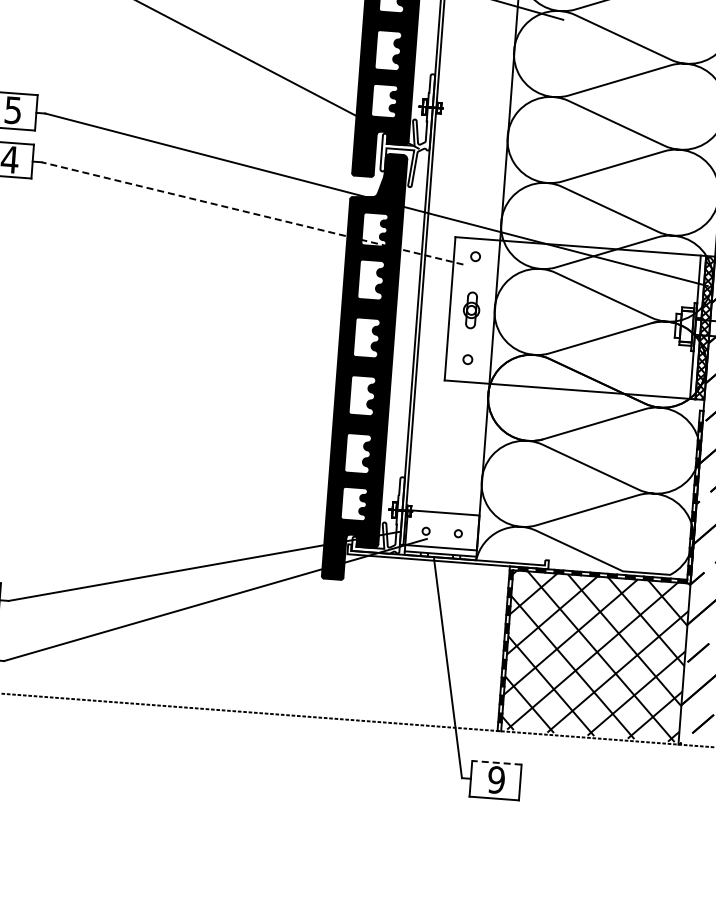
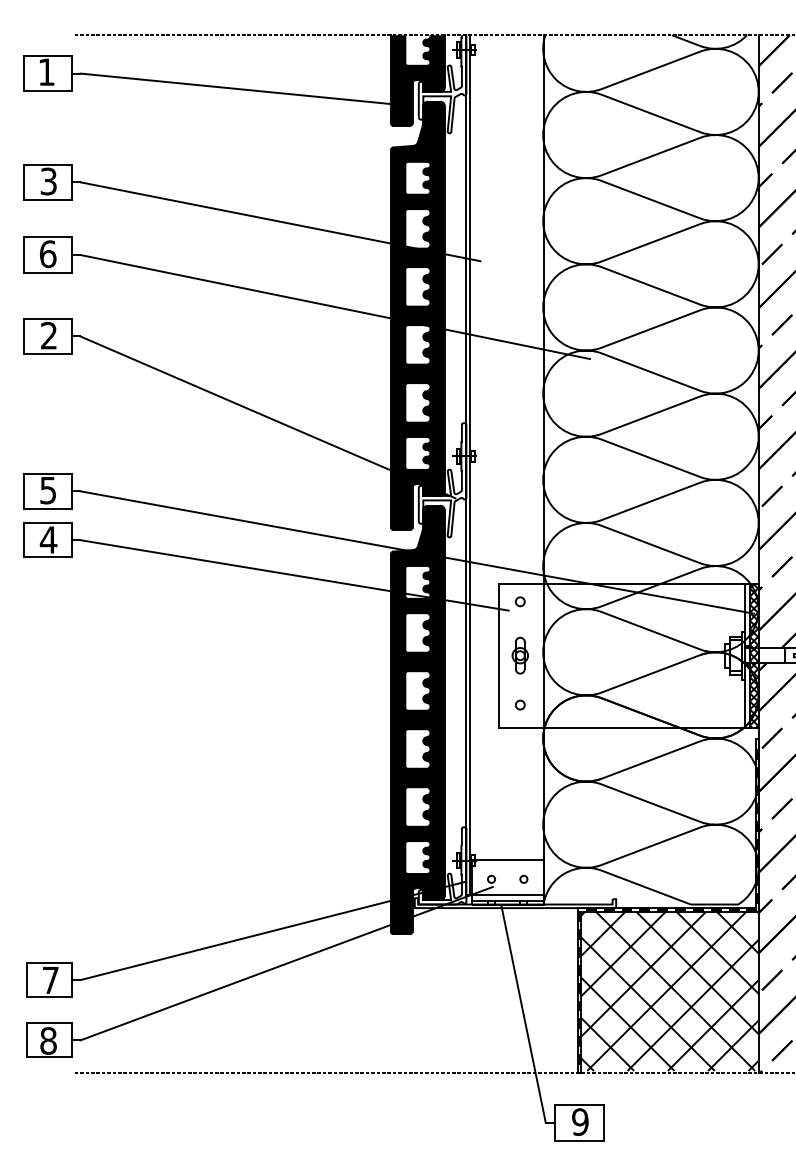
line: (252, 213) -> (294, 575), dashed -> solid
line: (496, 762) -> (579, 1104), dashed -> solid

